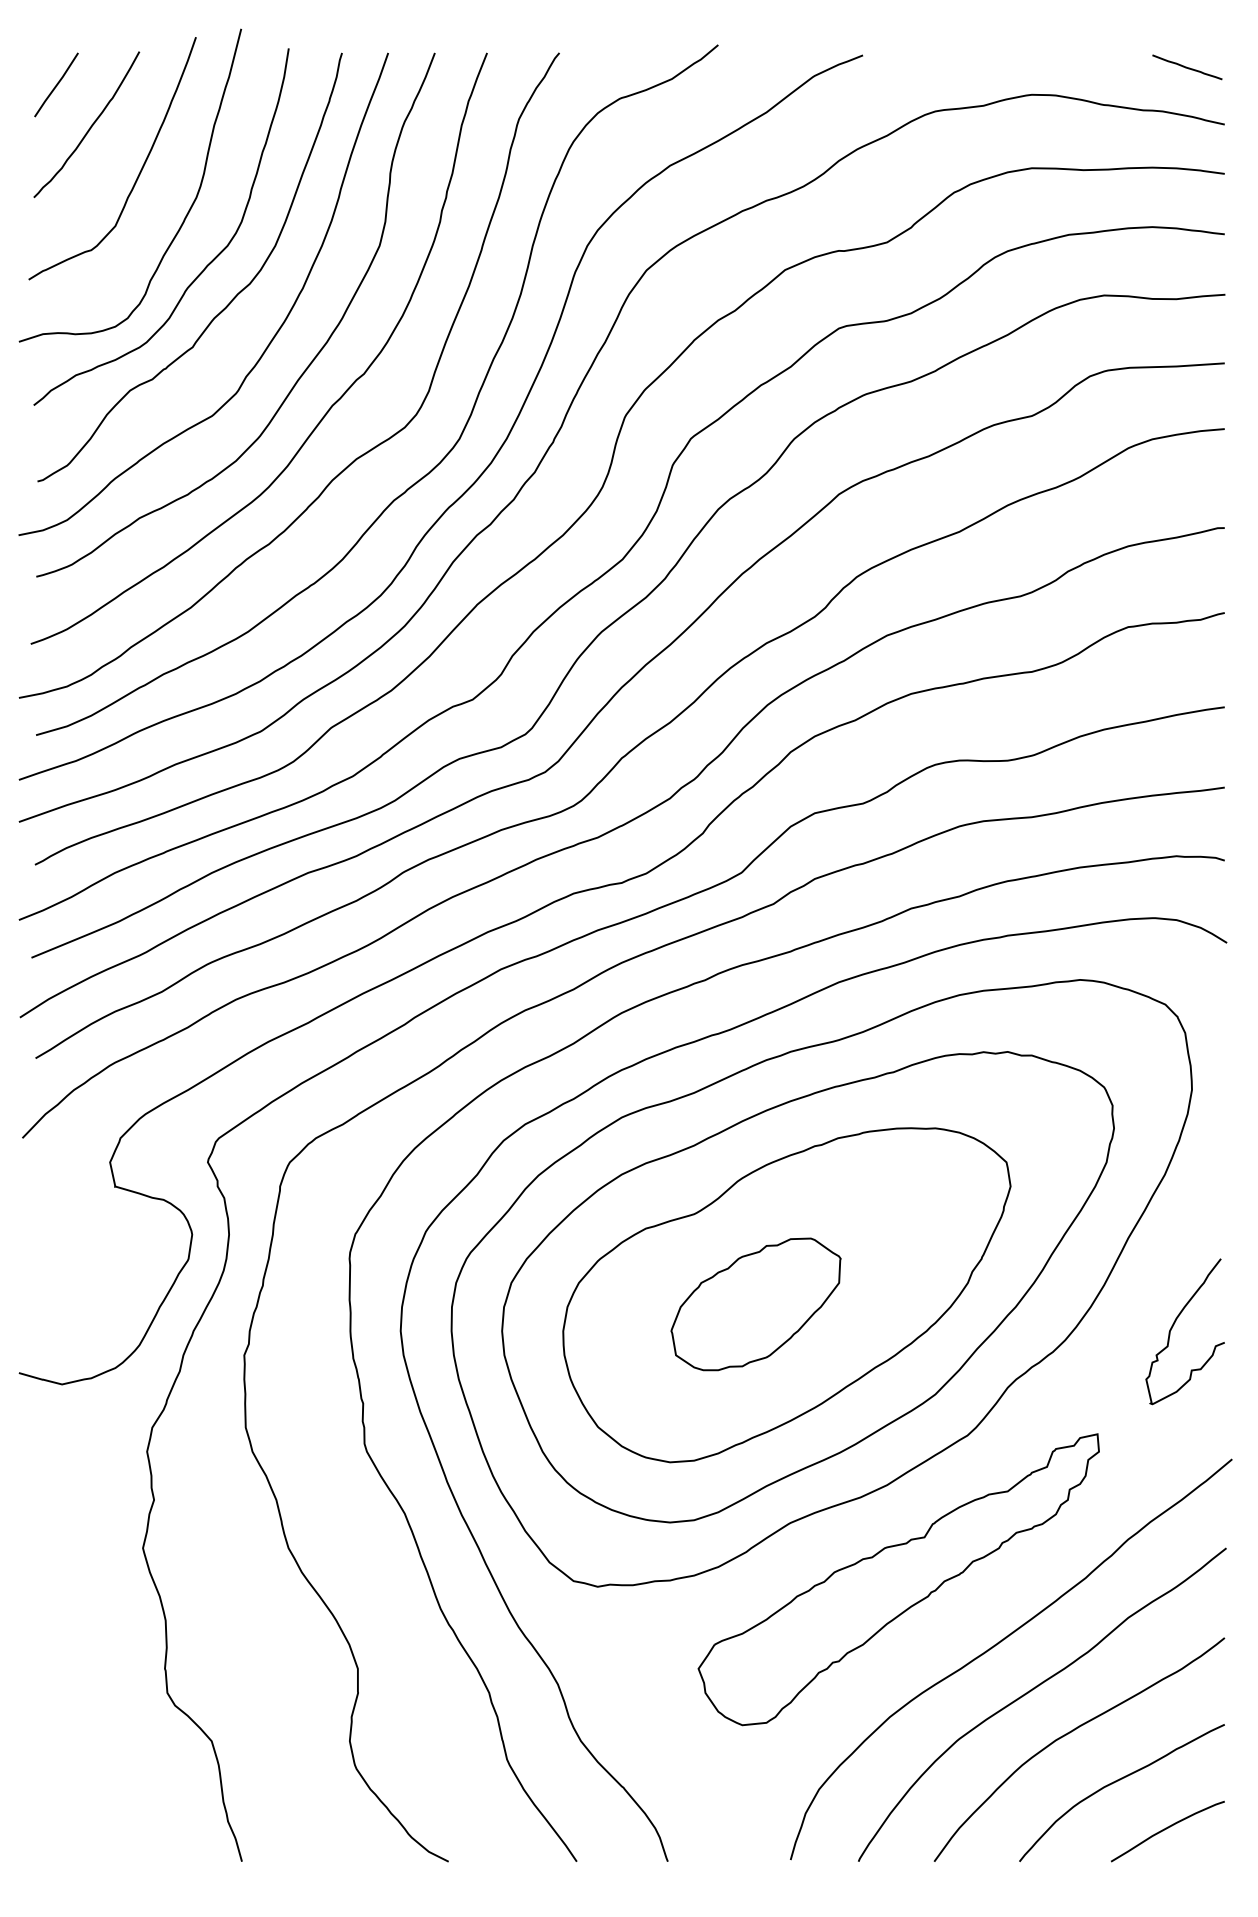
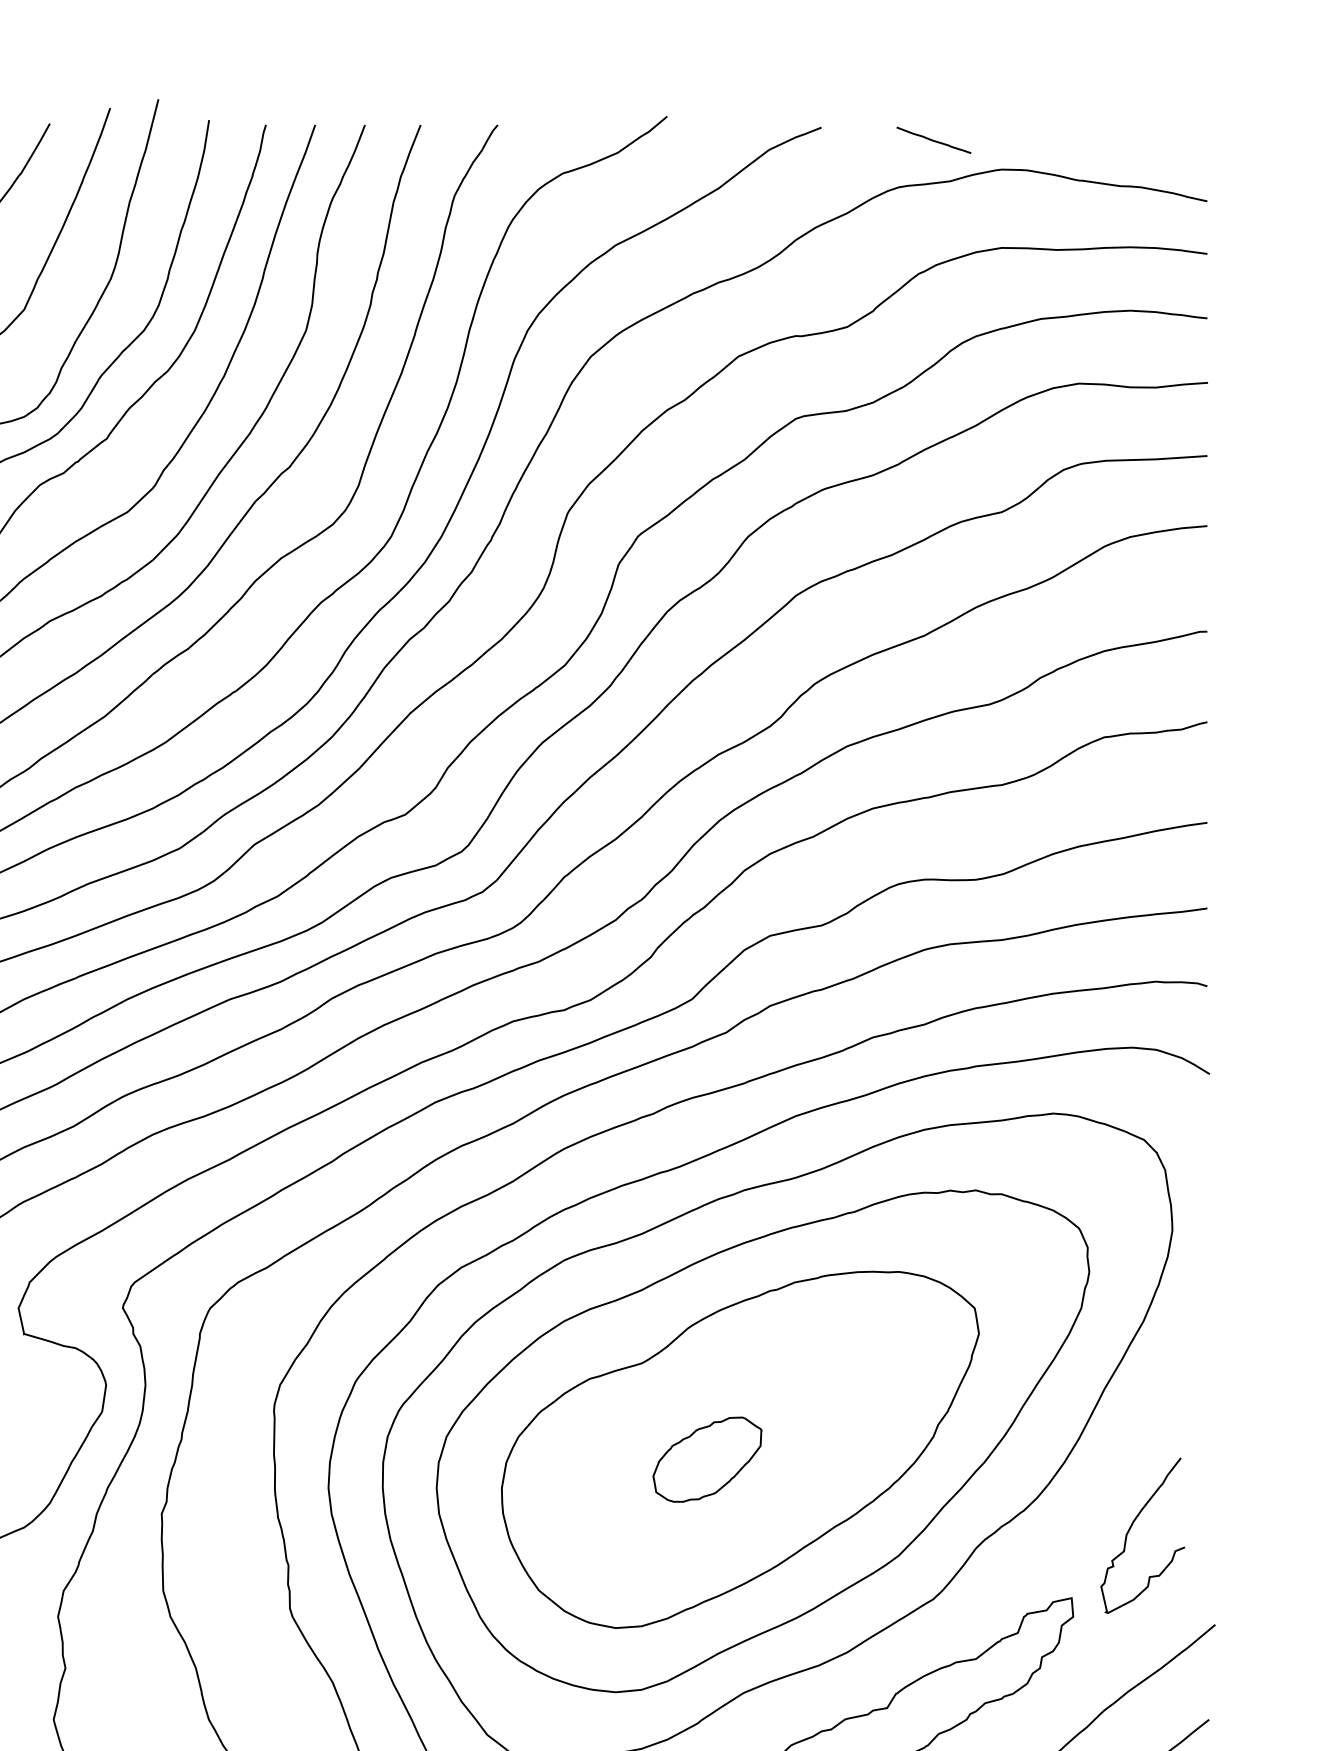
line: (1187, 67) -> (934, 140), moved
part: (755, 1304) -> (706, 1459), size x0.6
curve: (1173, 1326) -> (1130, 1530), moved

